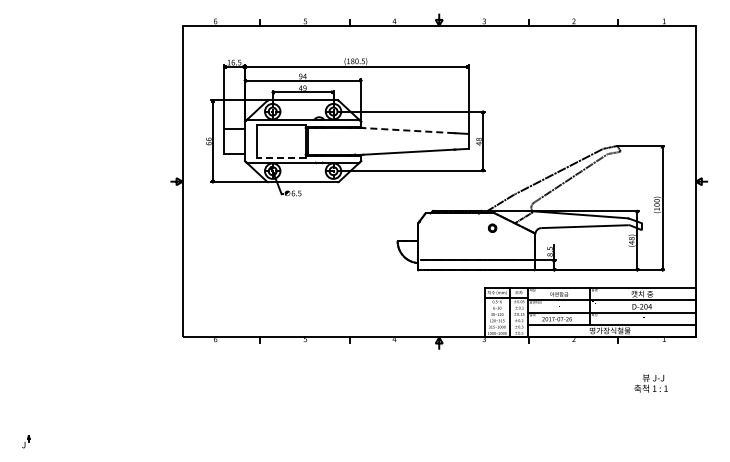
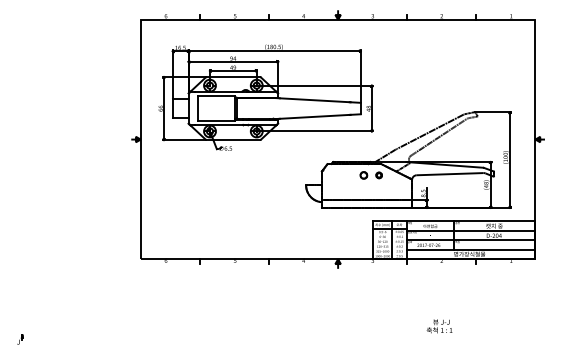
line: (408, 130) -> (314, 100), dashed -> solid
line: (280, 158) -> (215, 121), dashed -> solid
part: (472, 228) -> (363, 175), added
text: (650, 383) -> (439, 326), moved

